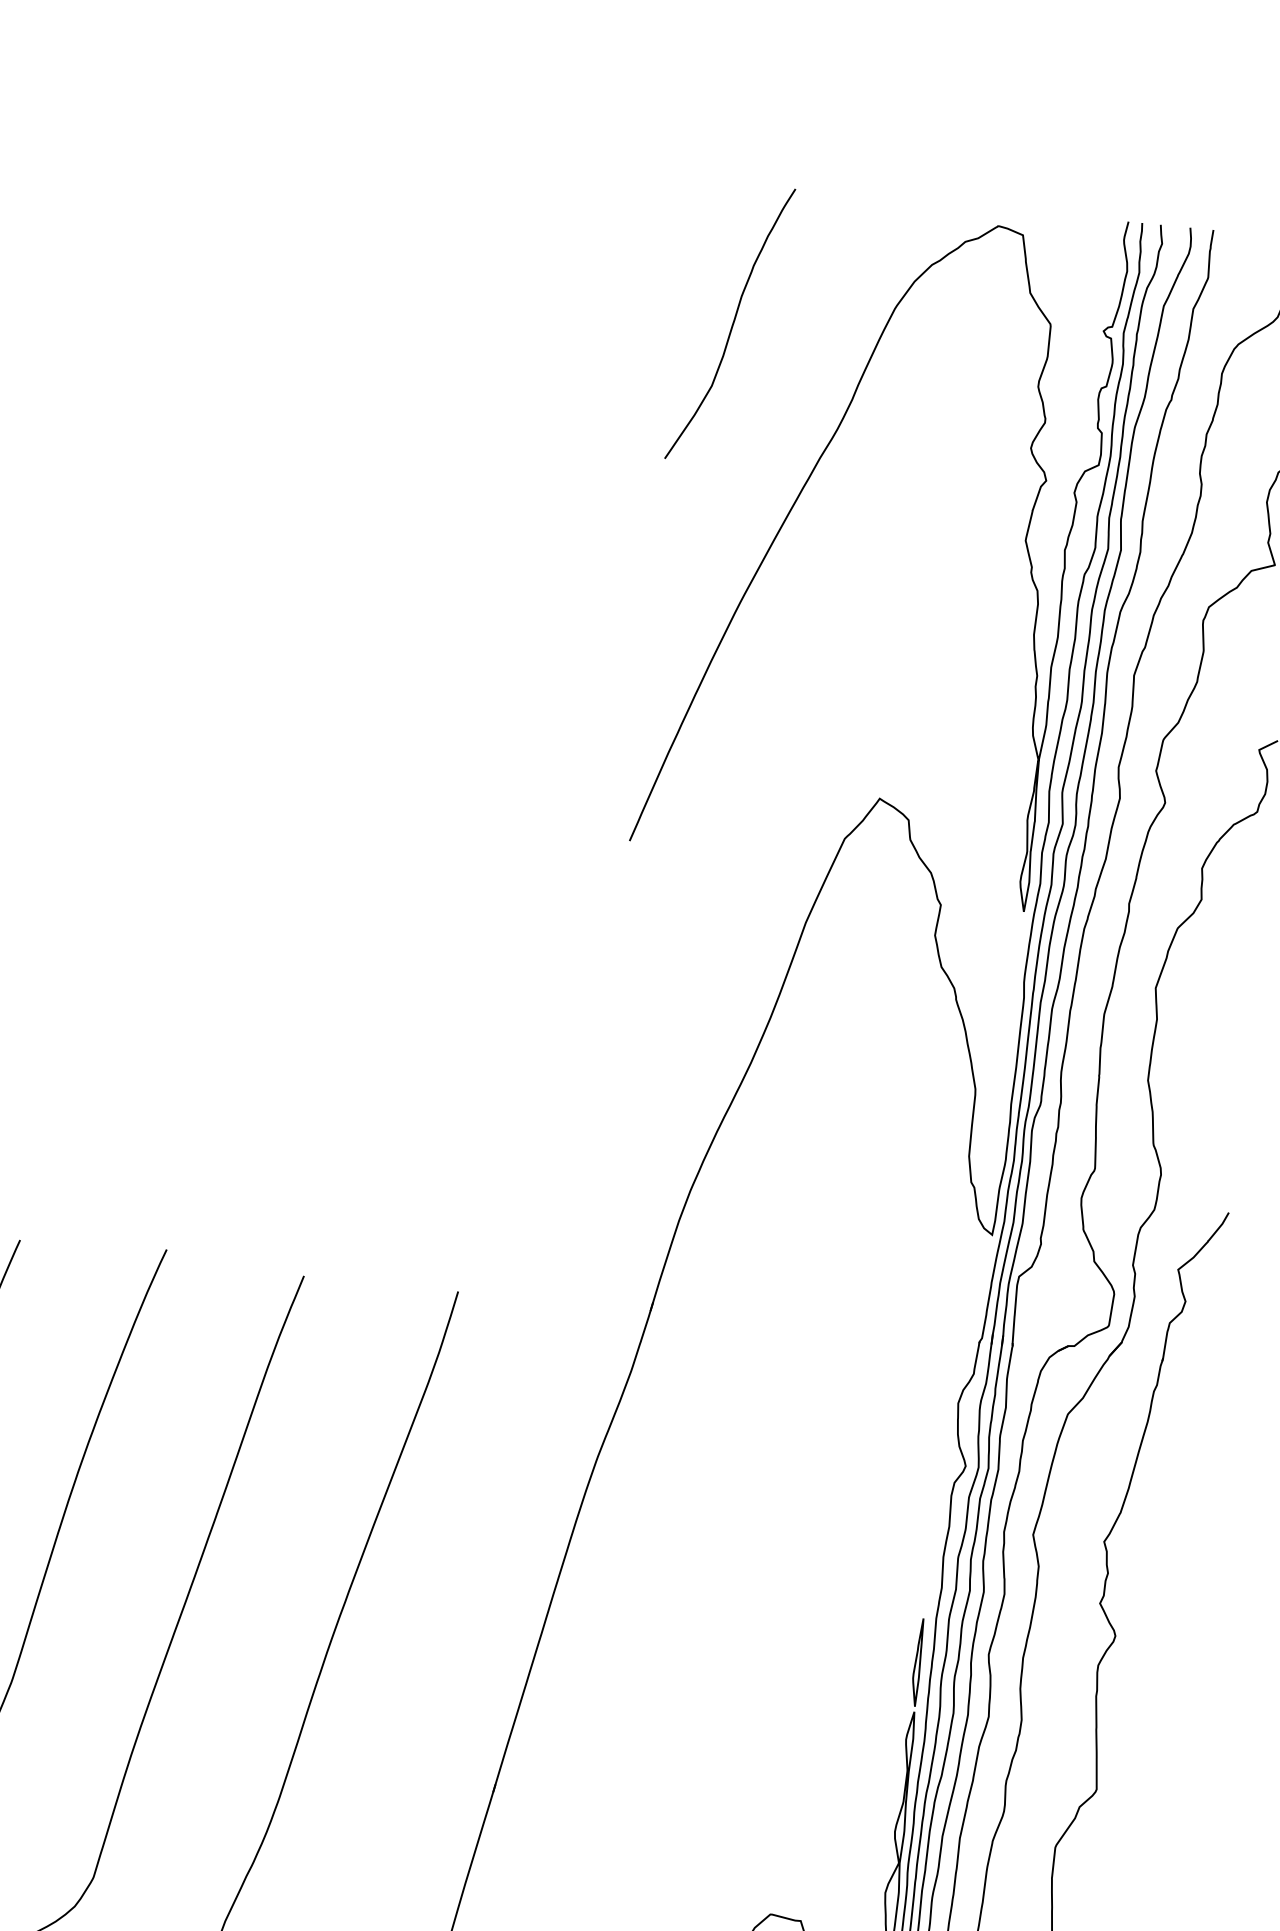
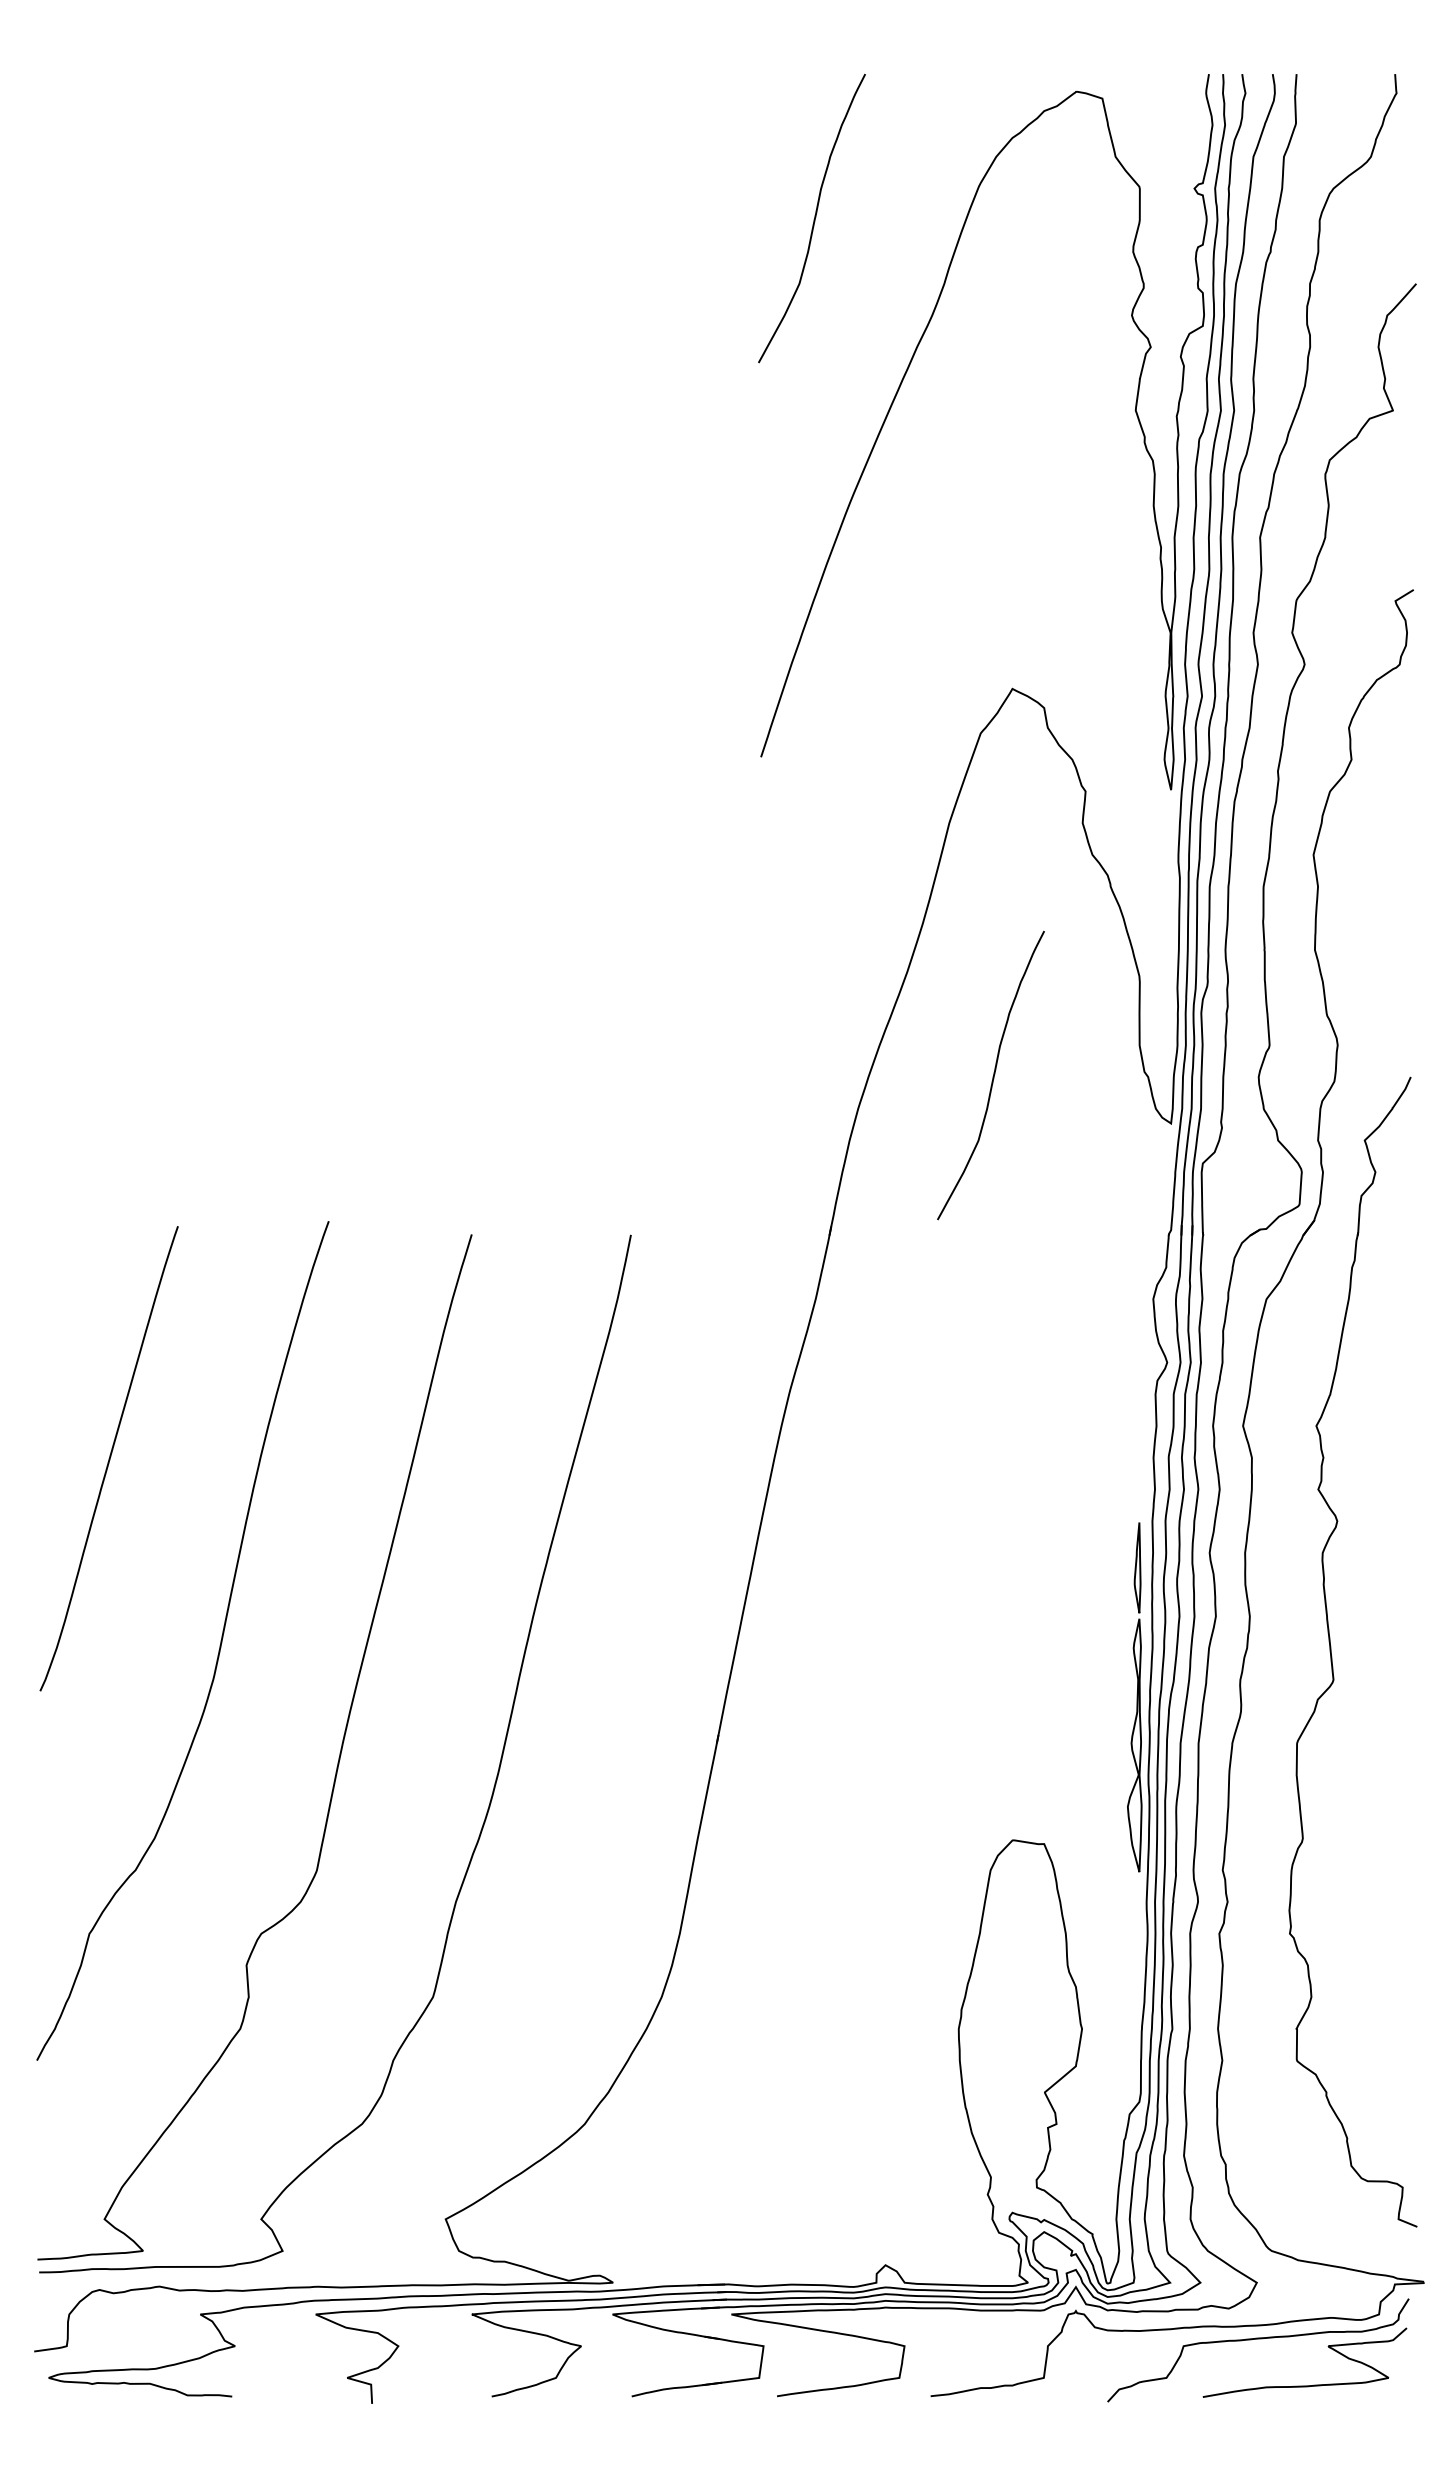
curve: (823, 1172) -> (992, 1076), added

